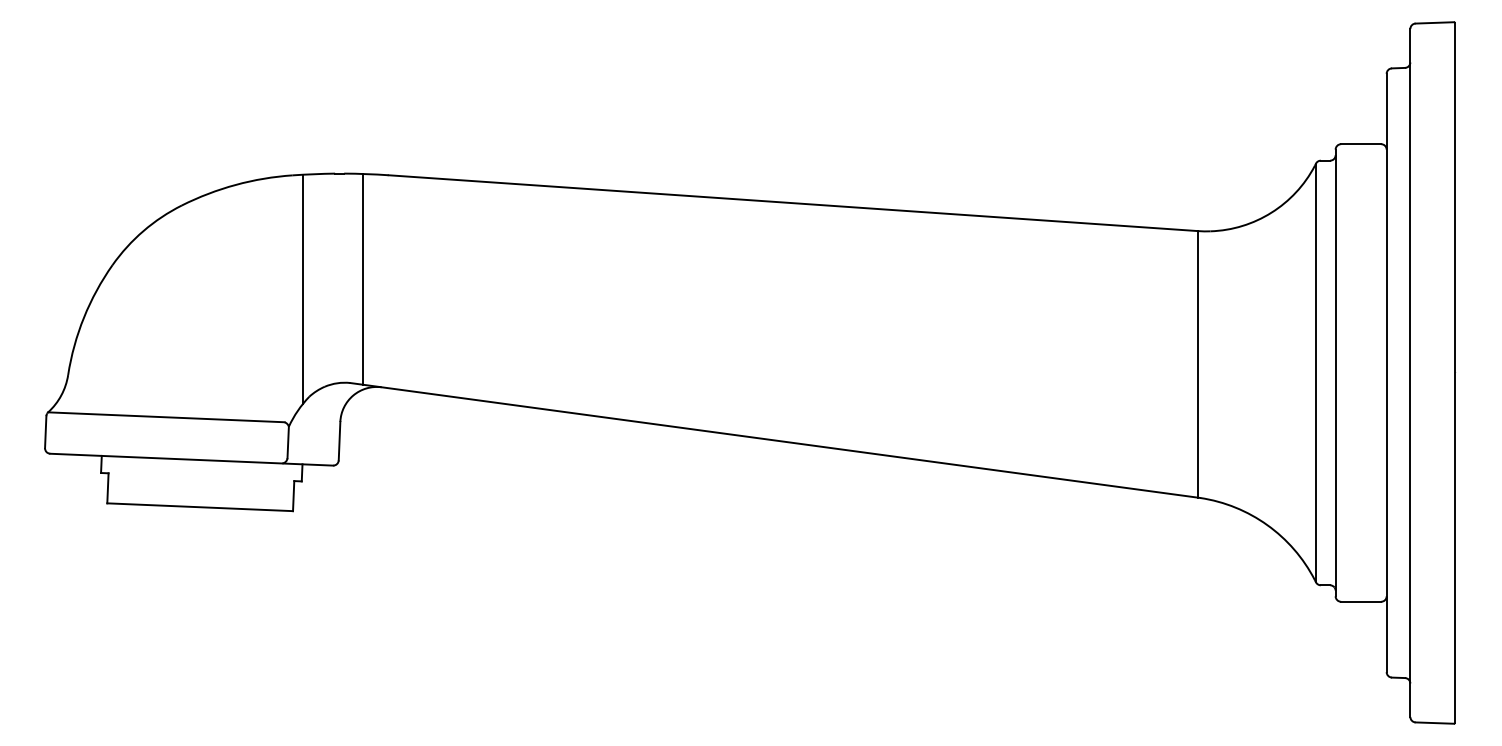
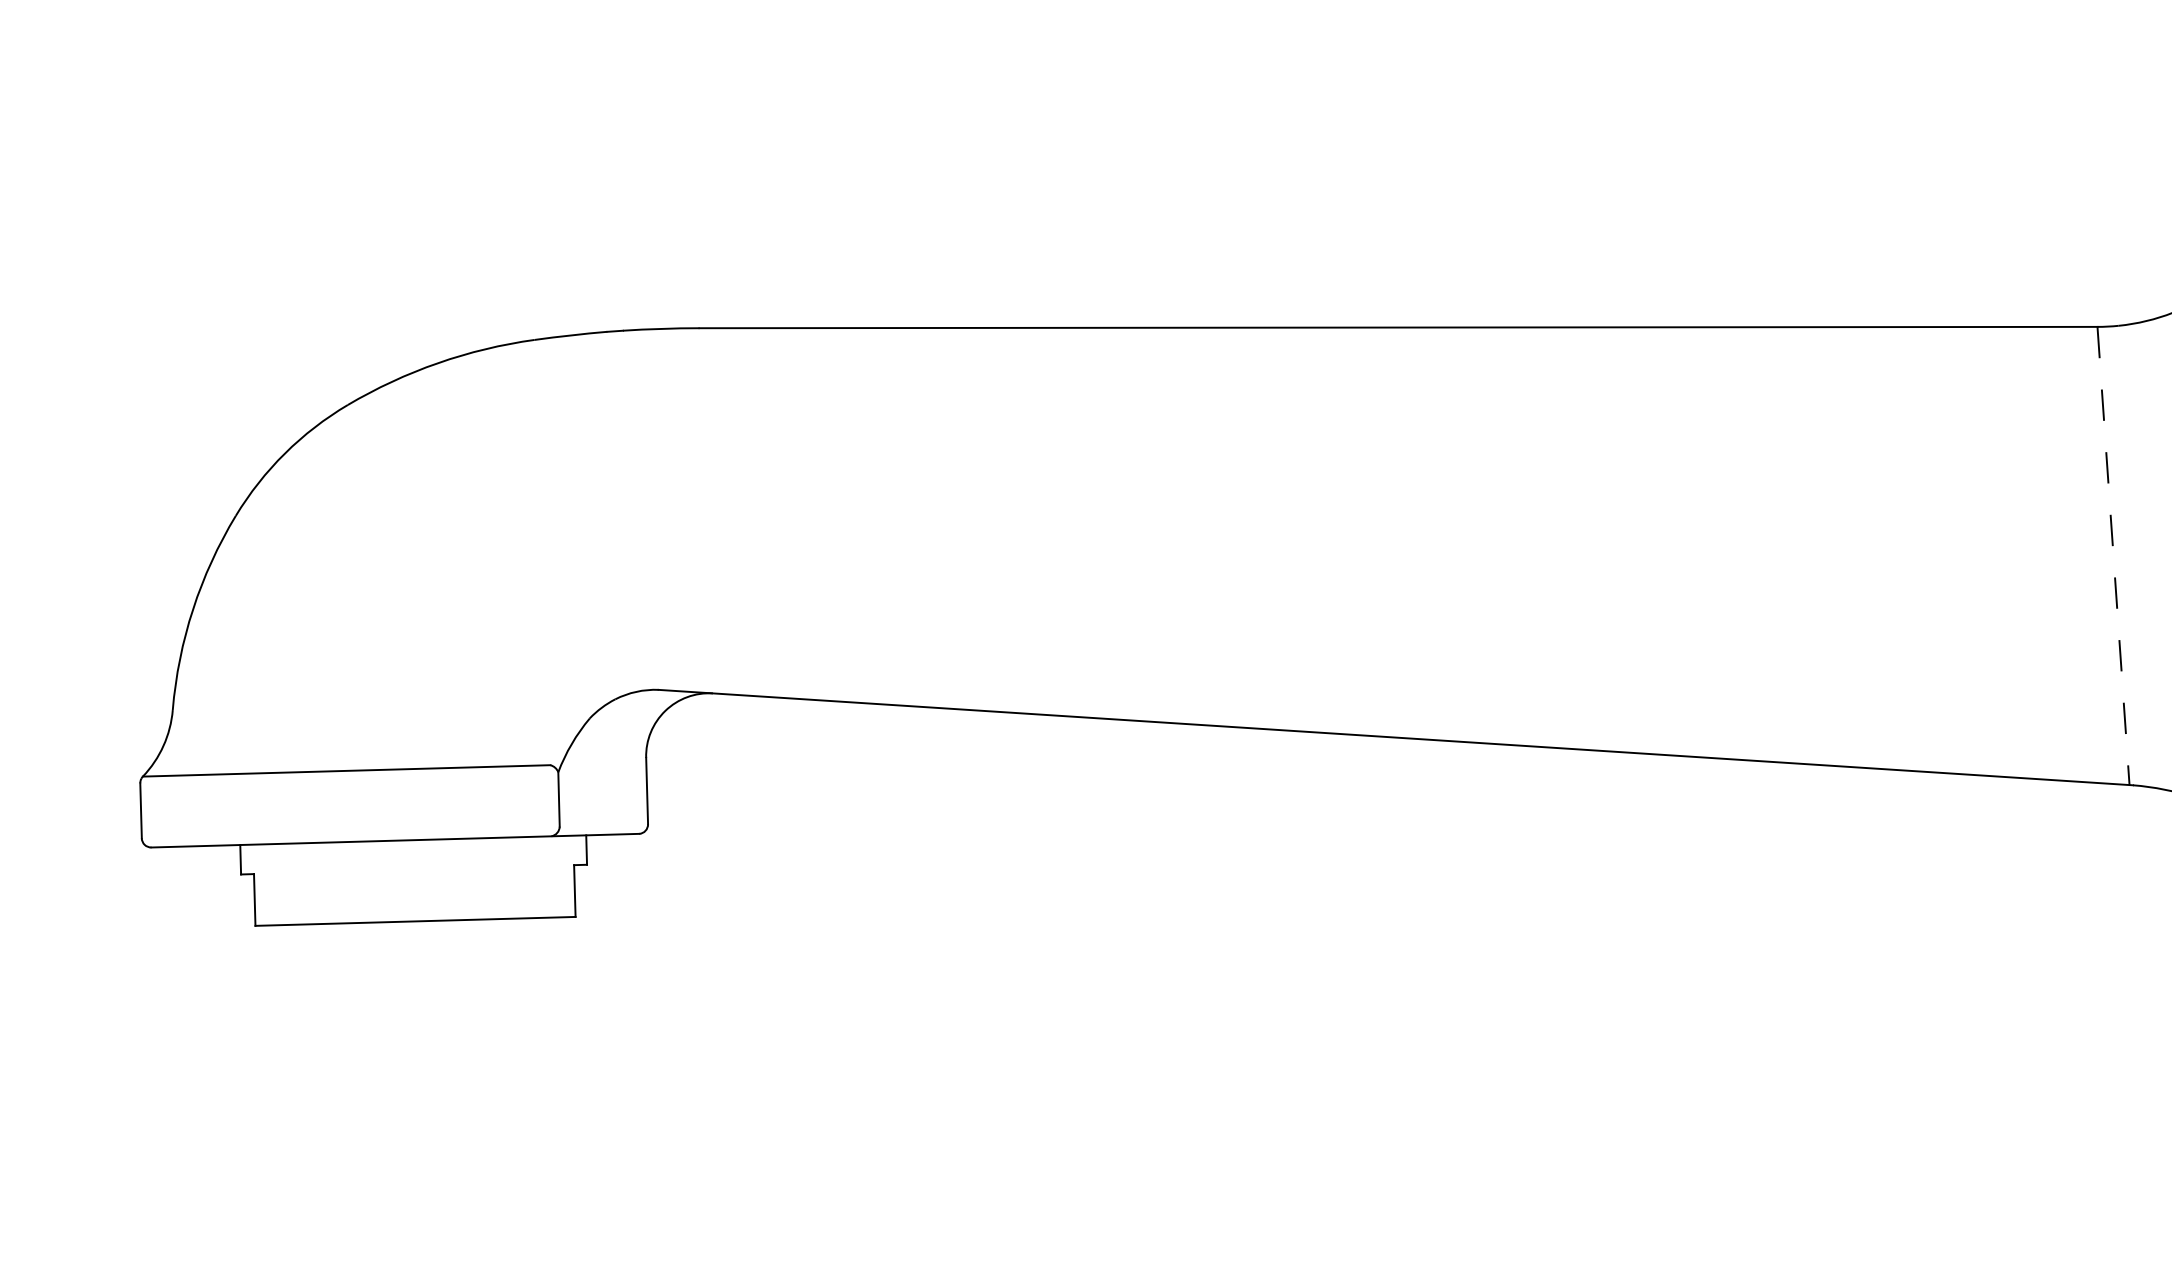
line: (362, 278) -> (667, 508), removed
line: (302, 289) -> (565, 534), removed
line: (1198, 364) -> (2114, 556), solid -> dashed

